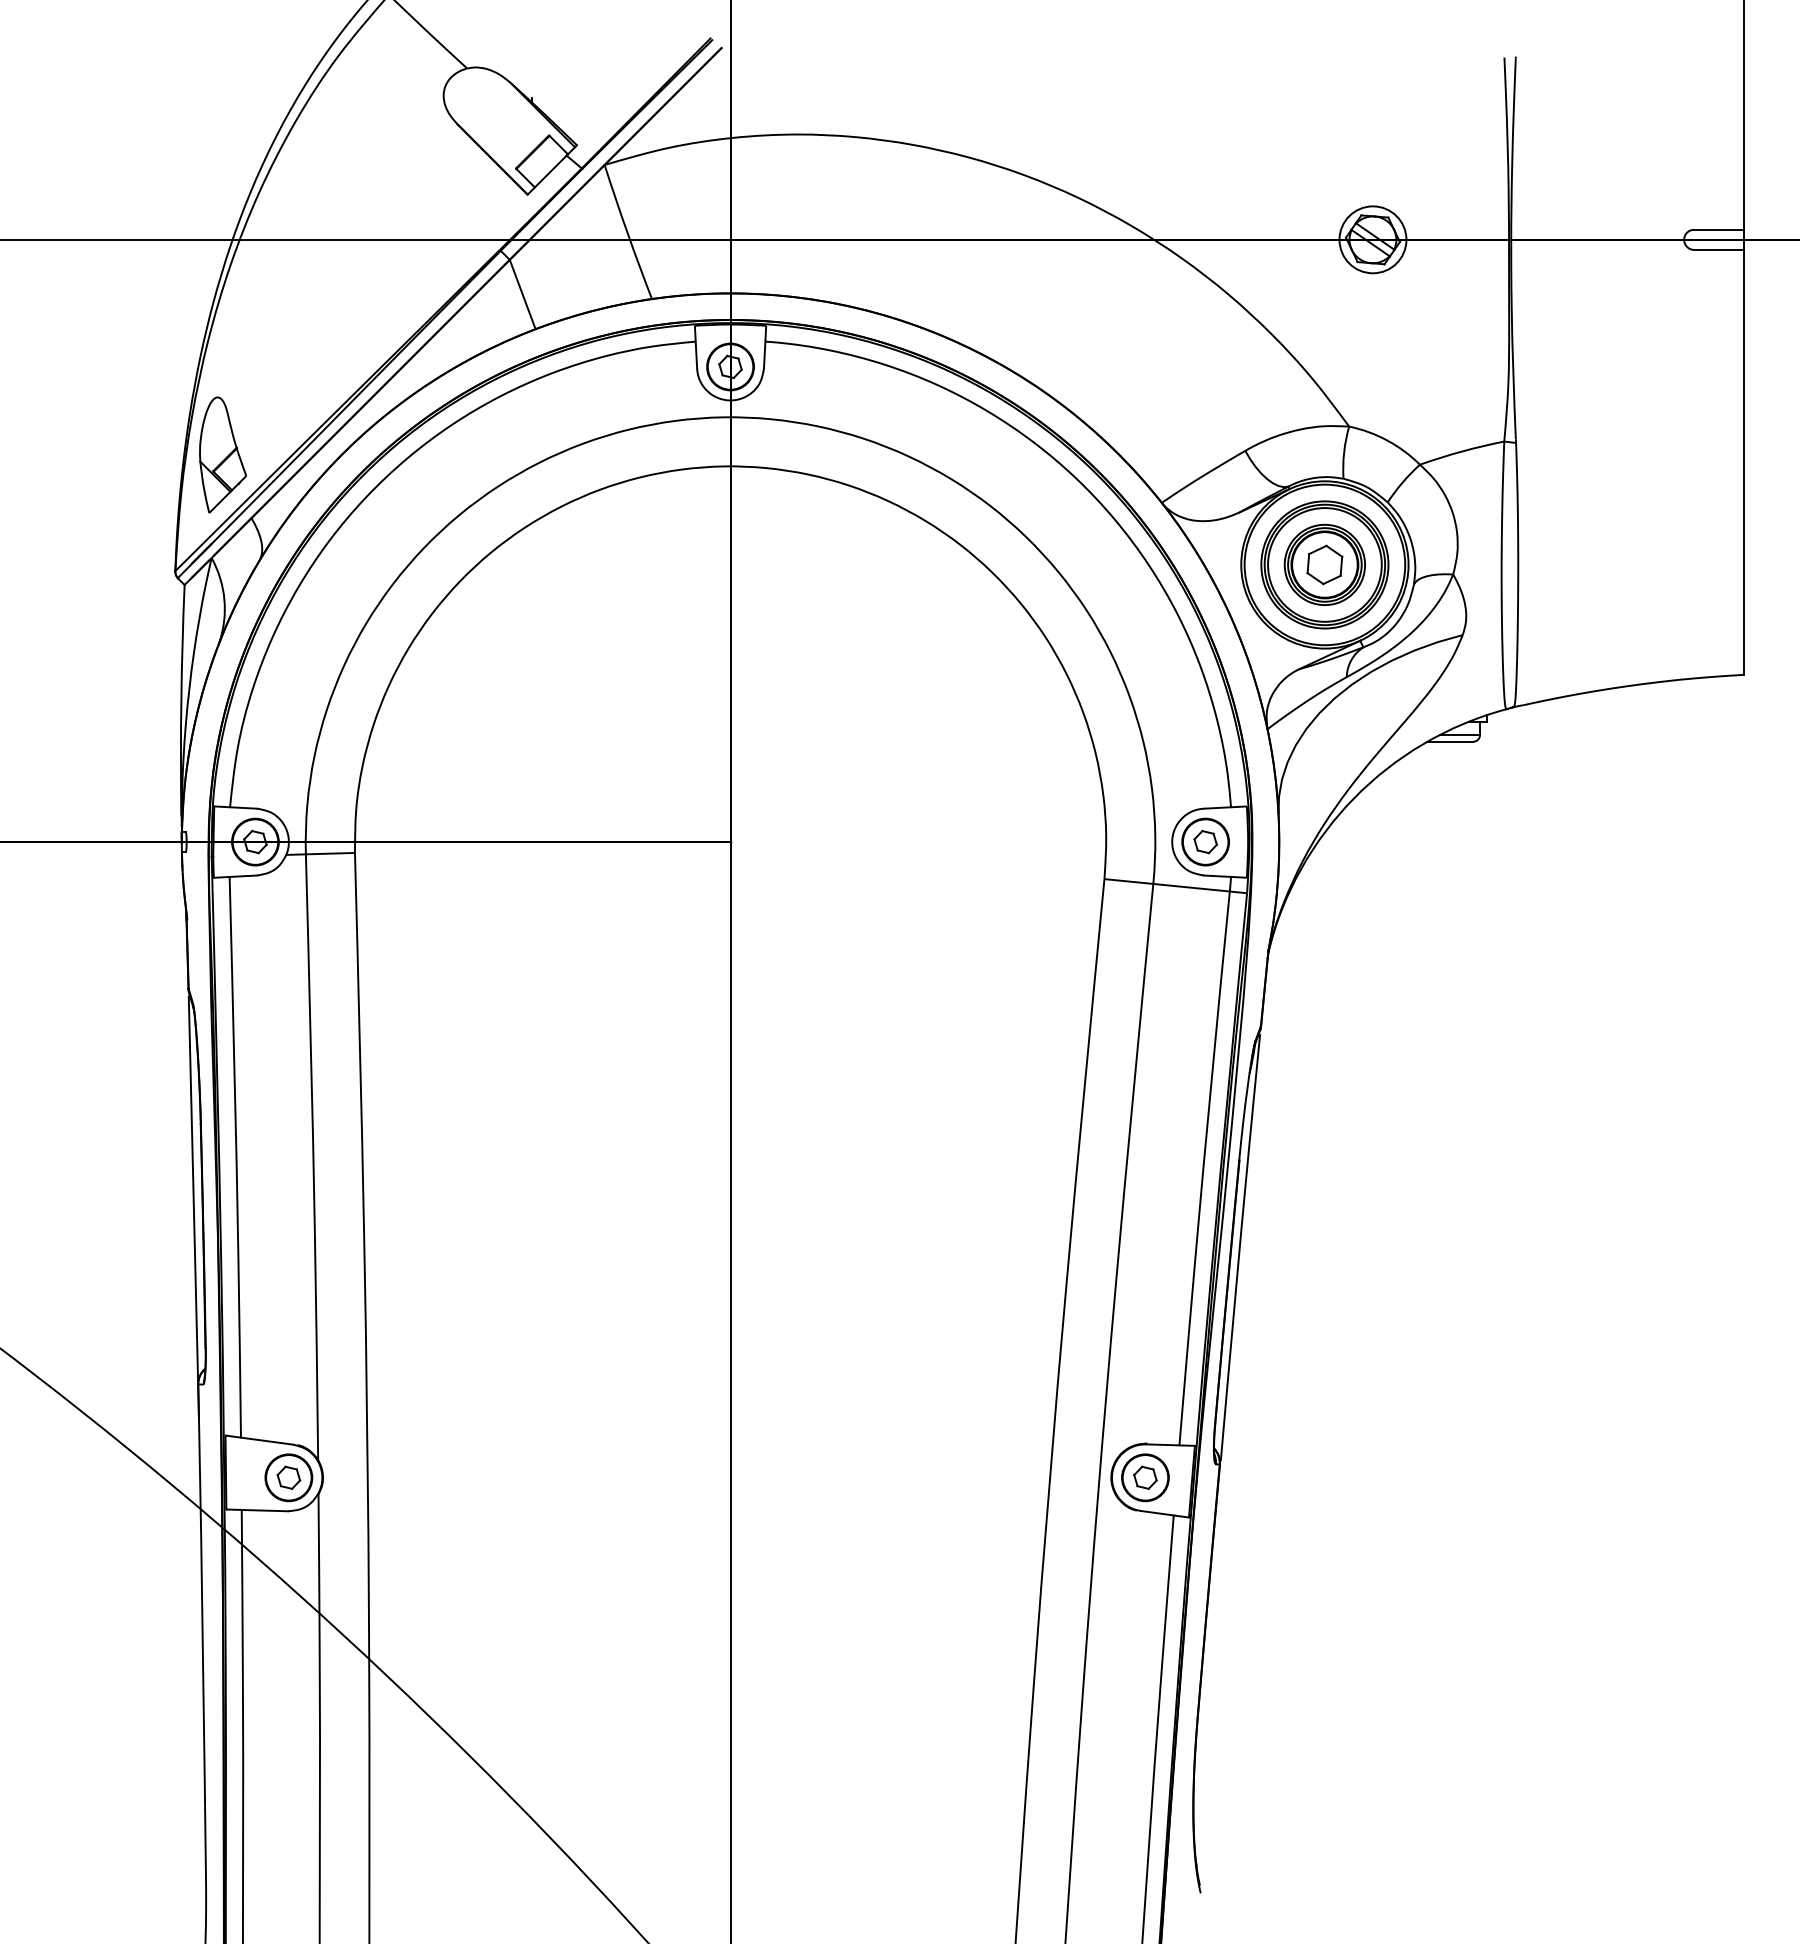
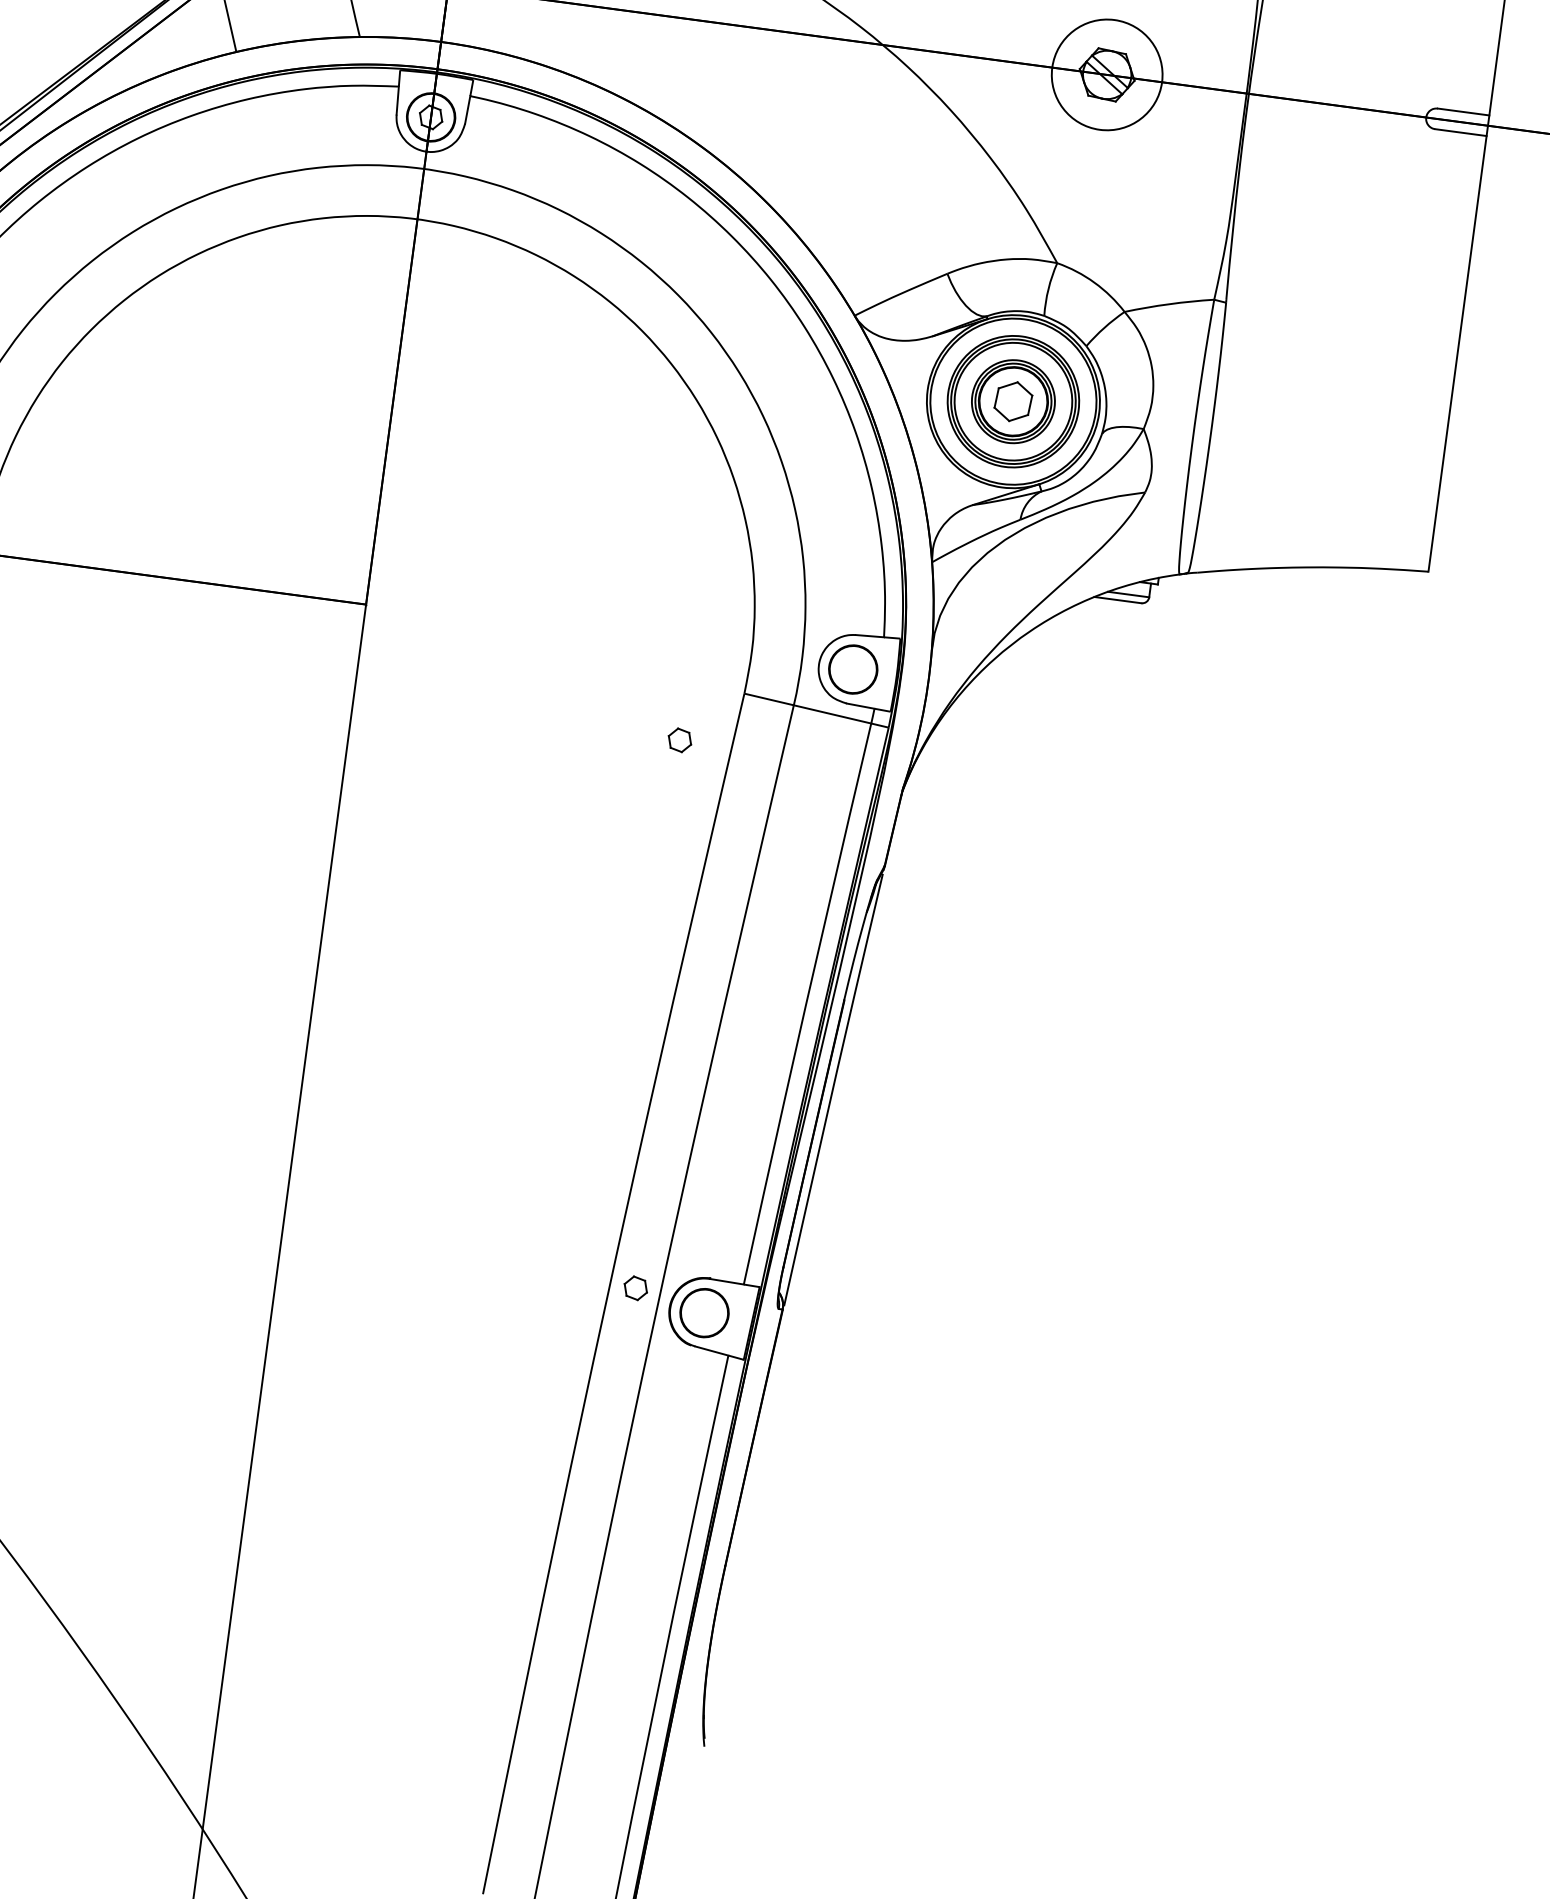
circle: (1372, 239) -> (1106, 74), size x1.6
part: (1205, 842) -> (679, 740), moved
part: (1145, 1477) -> (635, 1287), moved

